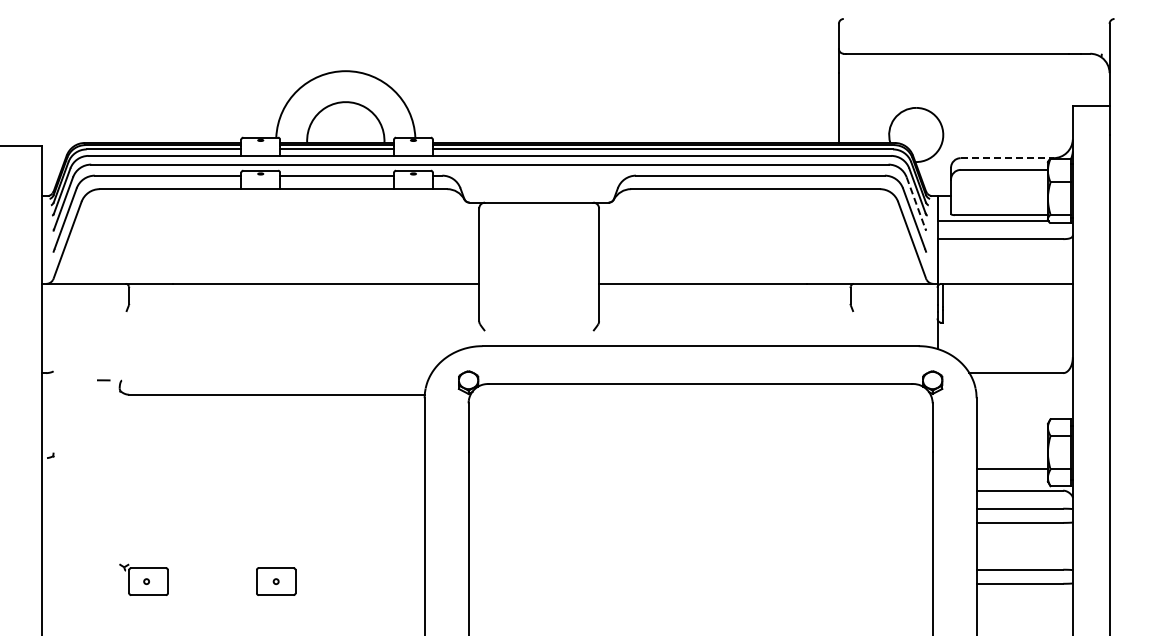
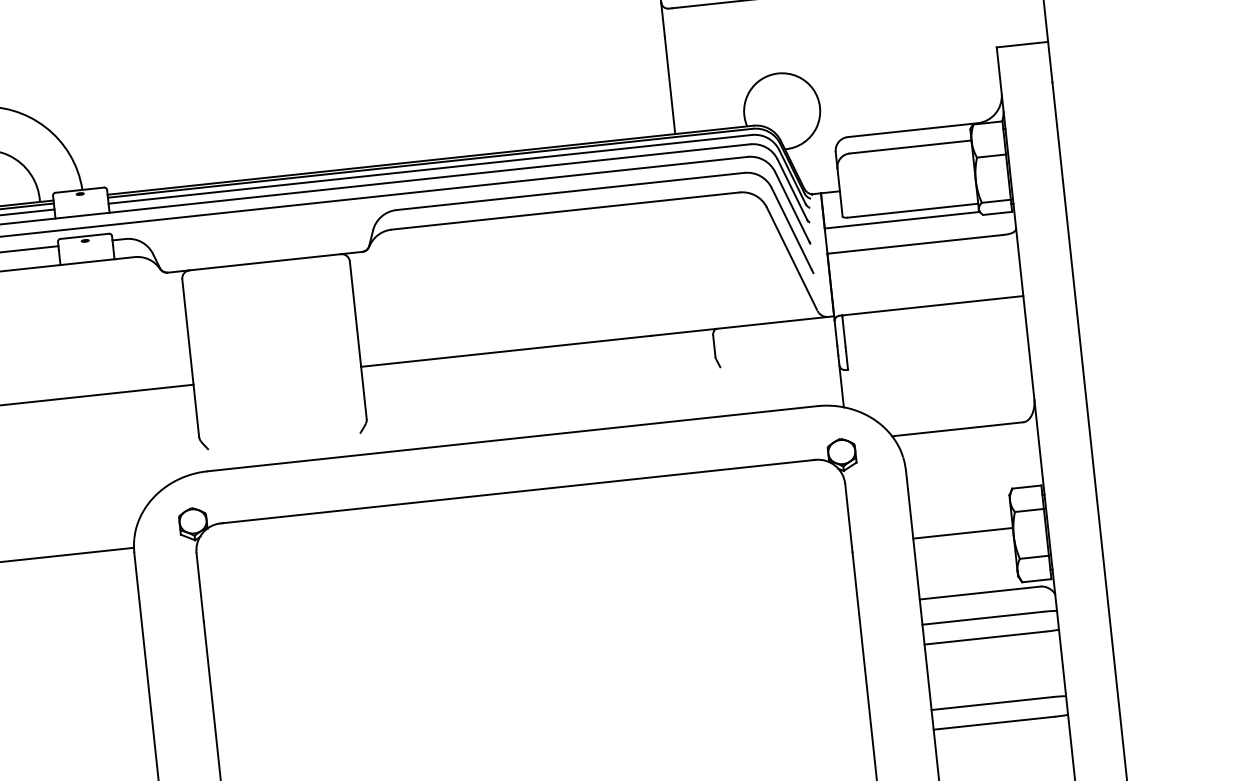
line: (1007, 158) -> (913, 130), dashed -> solid
line: (916, 204) -> (792, 208), dashed -> solid
line: (1011, 469) -> (962, 533), moved

